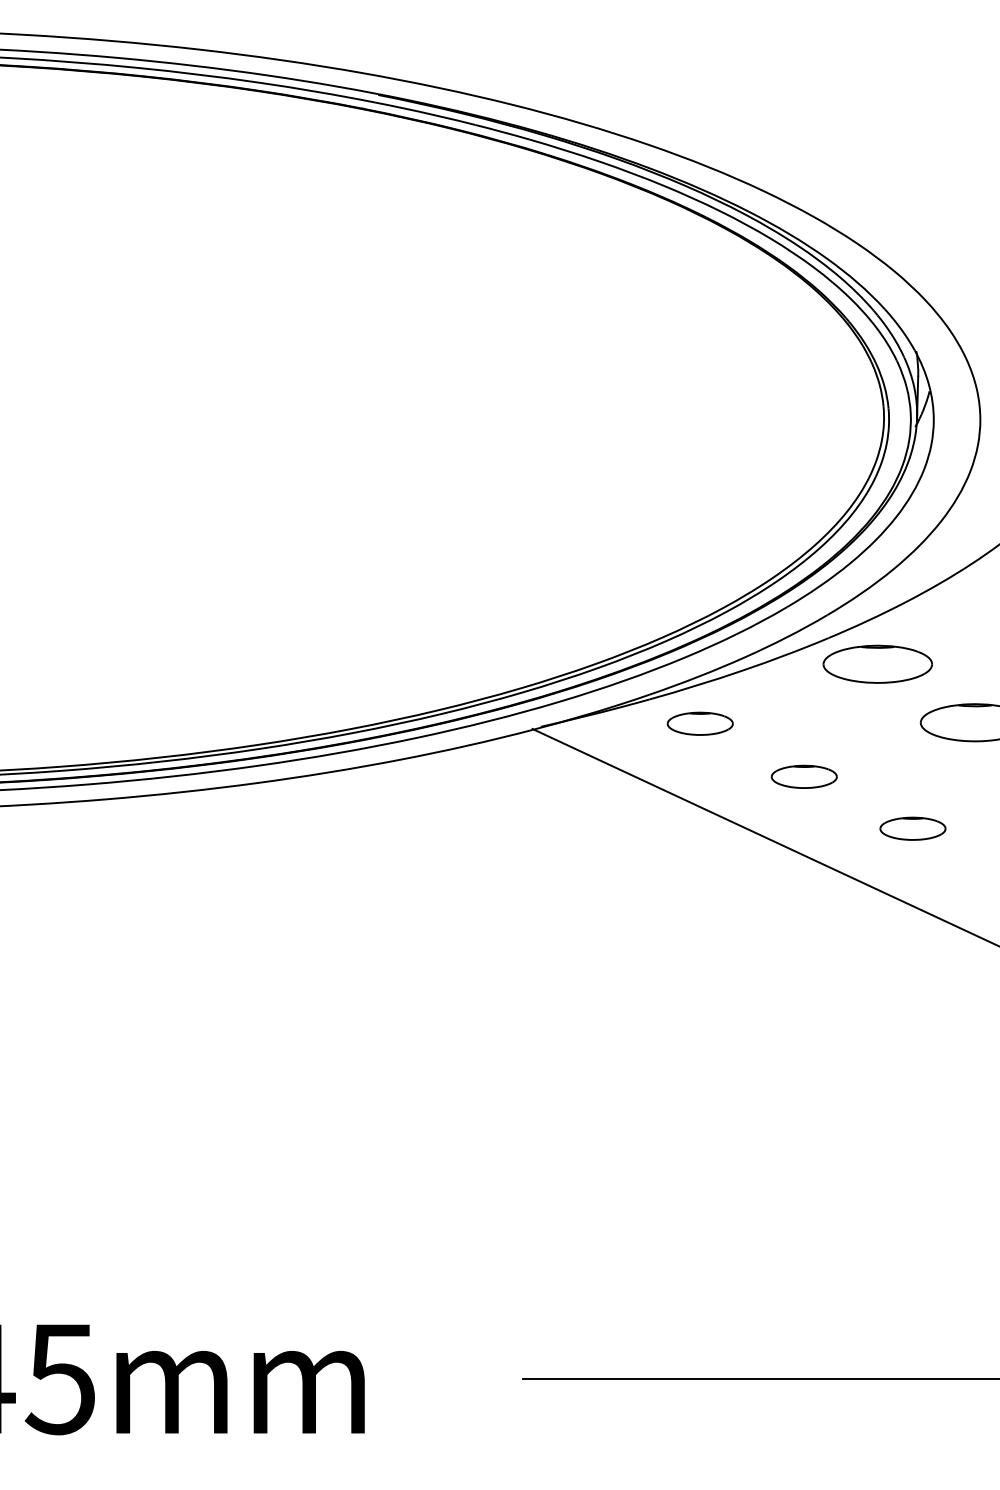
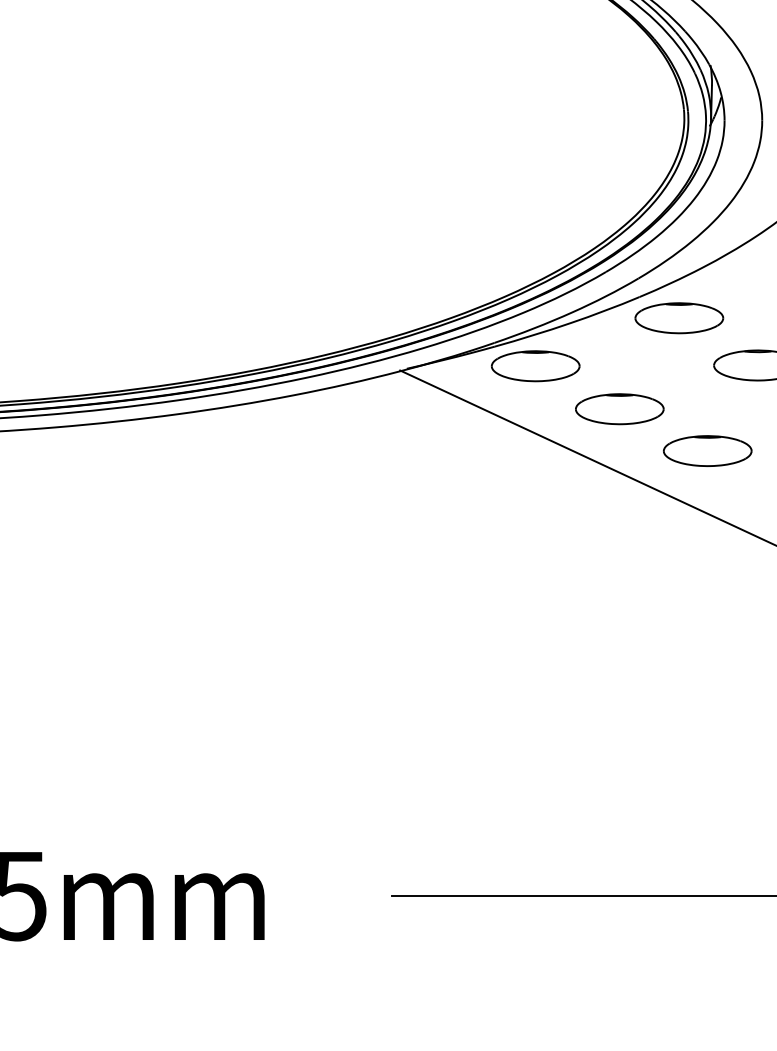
part: (700, 723) -> (535, 366), size x1.67
part: (804, 776) -> (620, 408), size x1.67
part: (912, 828) -> (707, 450), size x1.67

